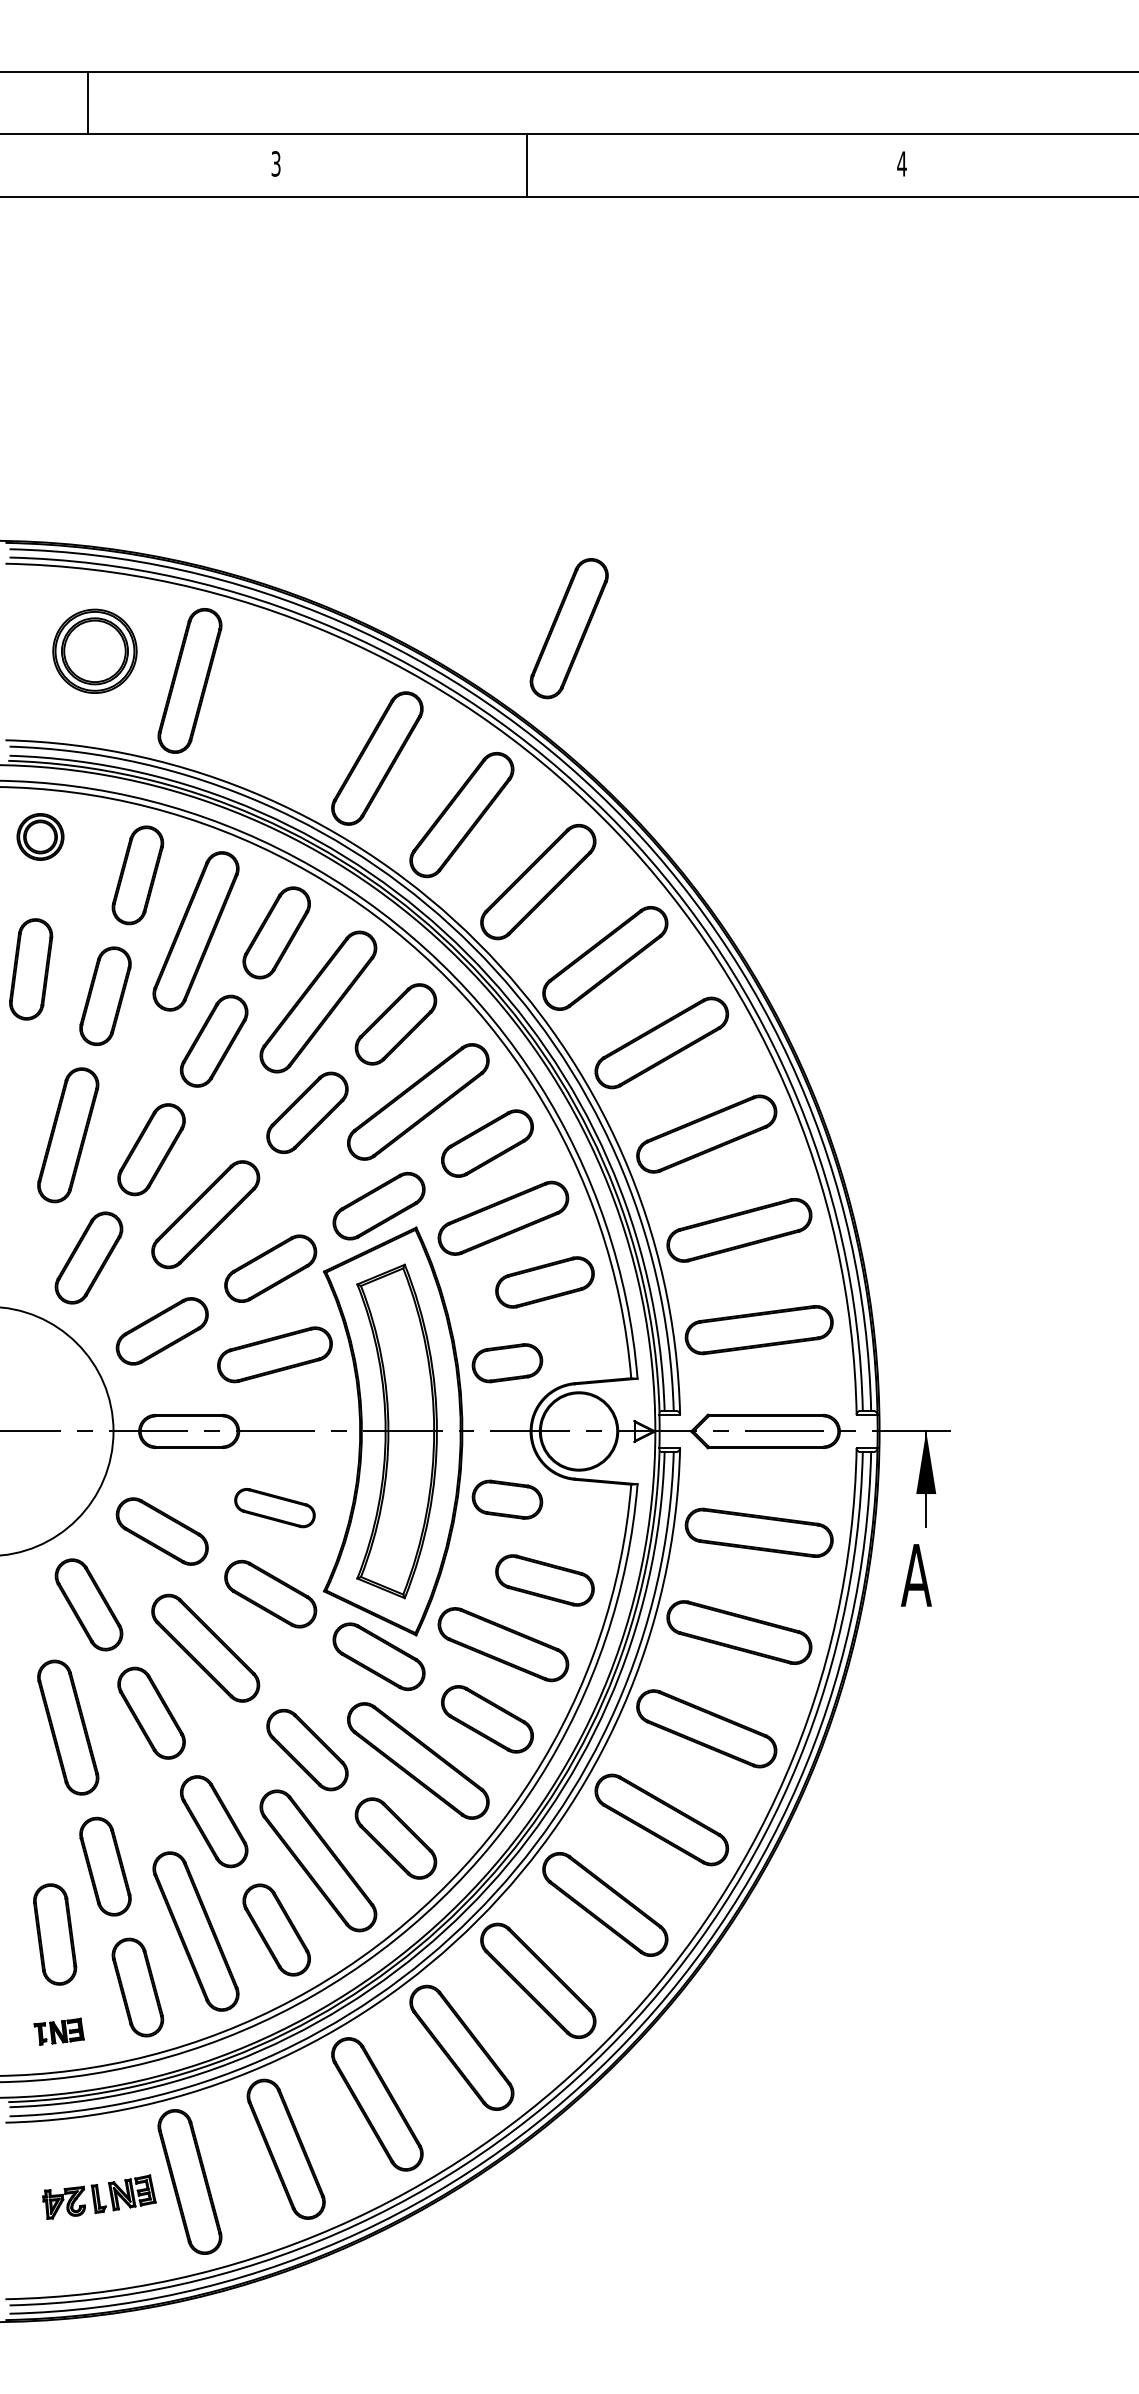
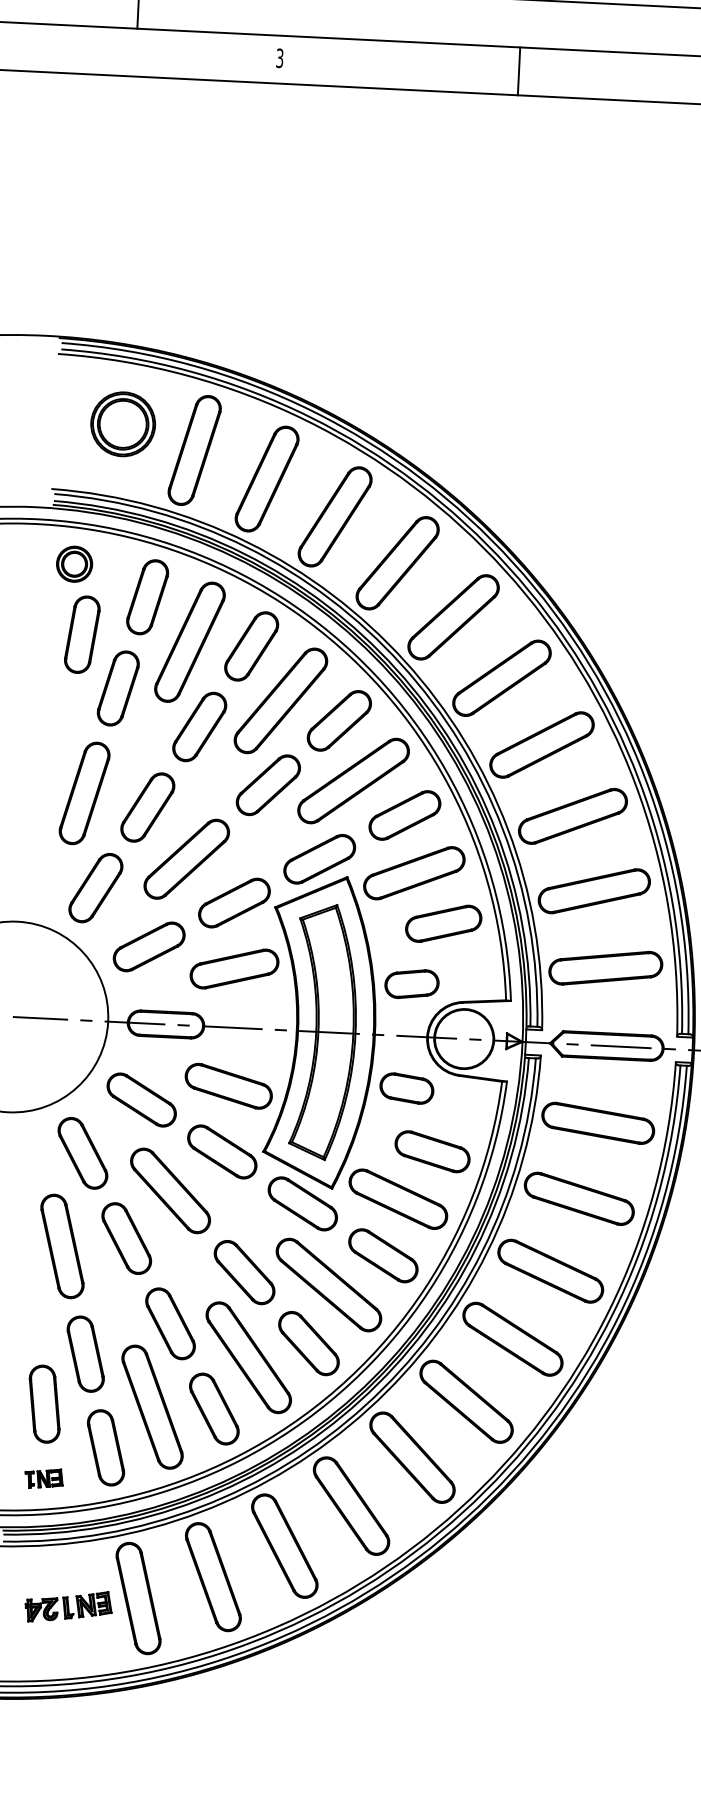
line: (526, 165) -> (518, 71), moved
part: (568, 628) -> (266, 478), moved
part: (31, 969) -> (82, 634), moved
part: (274, 1507) -> (228, 1085), size x1.43

